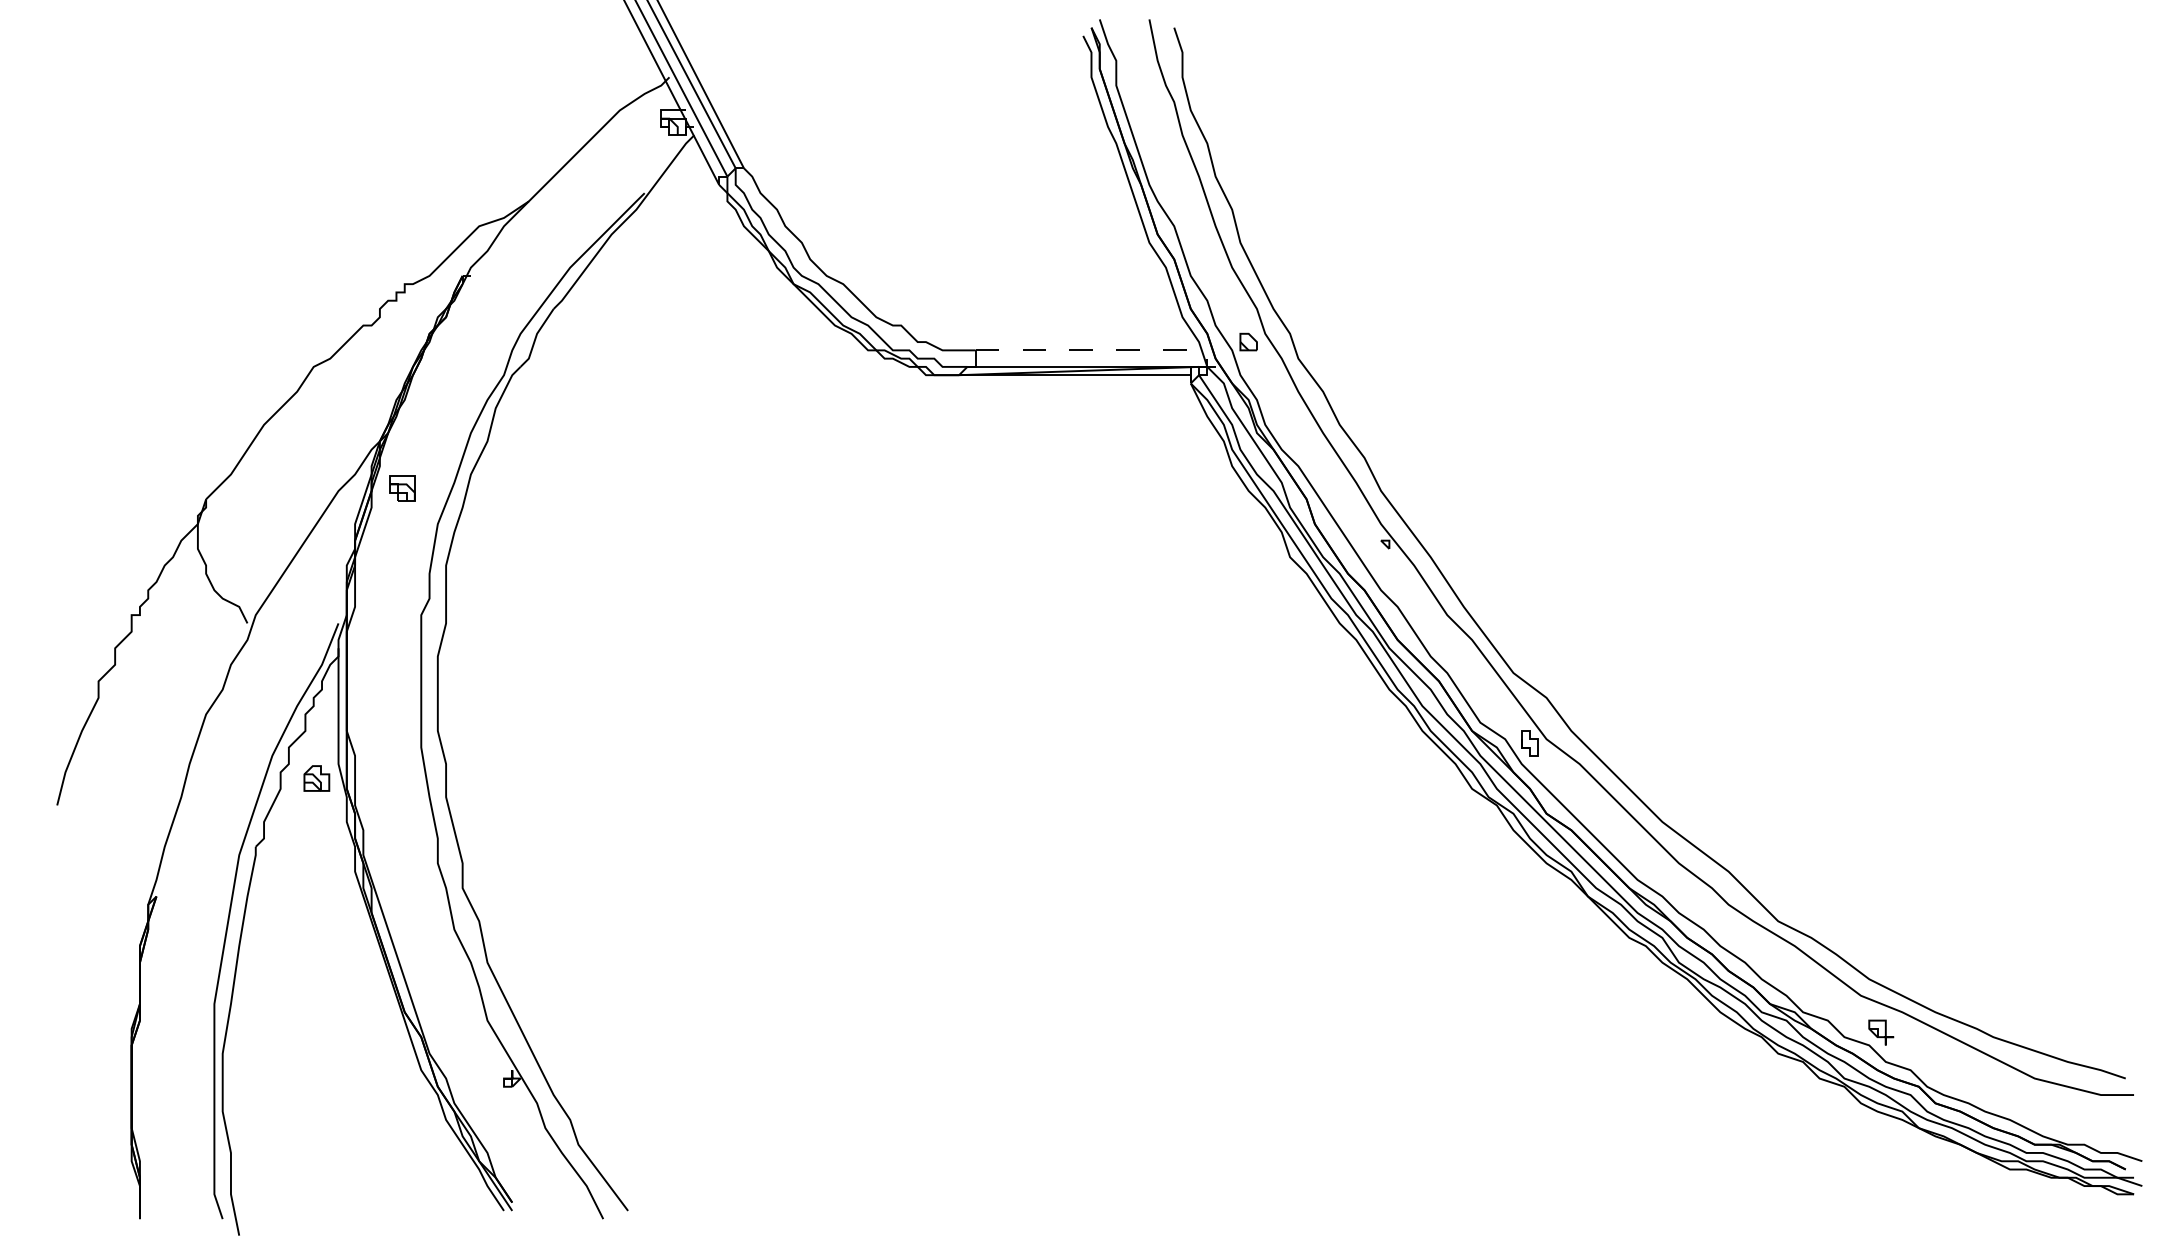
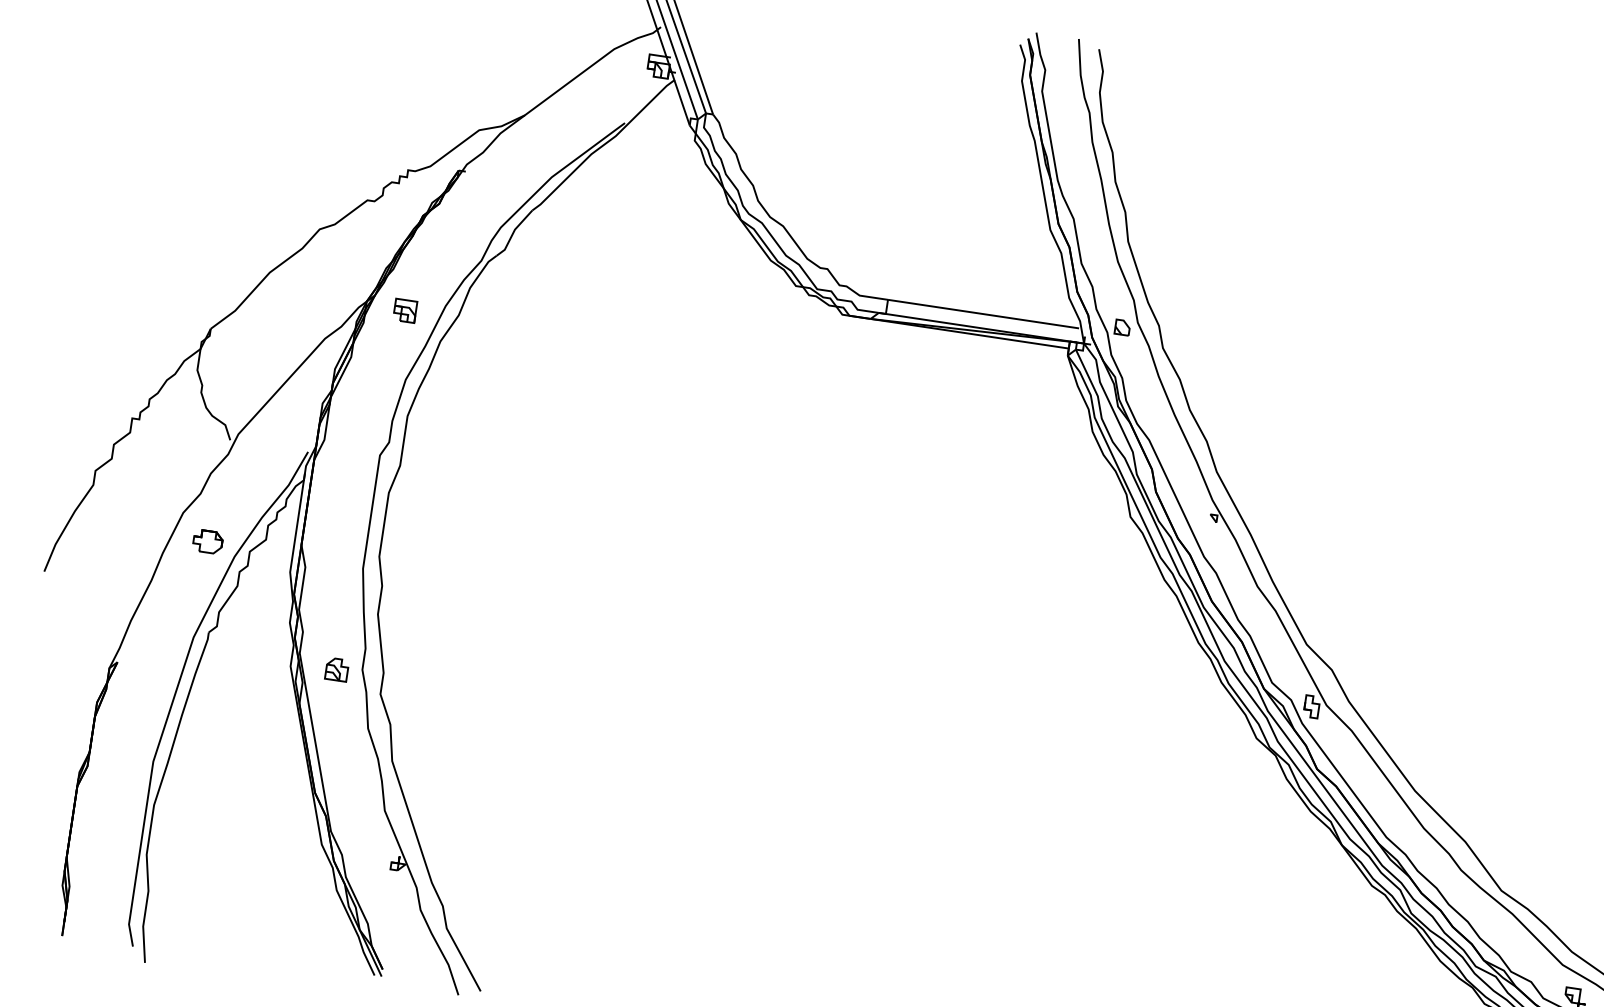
line: (1087, 350) -> (983, 314), dashed -> solid
part: (402, 488) -> (405, 310), moved
part: (238, 743) -> (207, 541), added
part: (316, 778) -> (336, 669), moved

